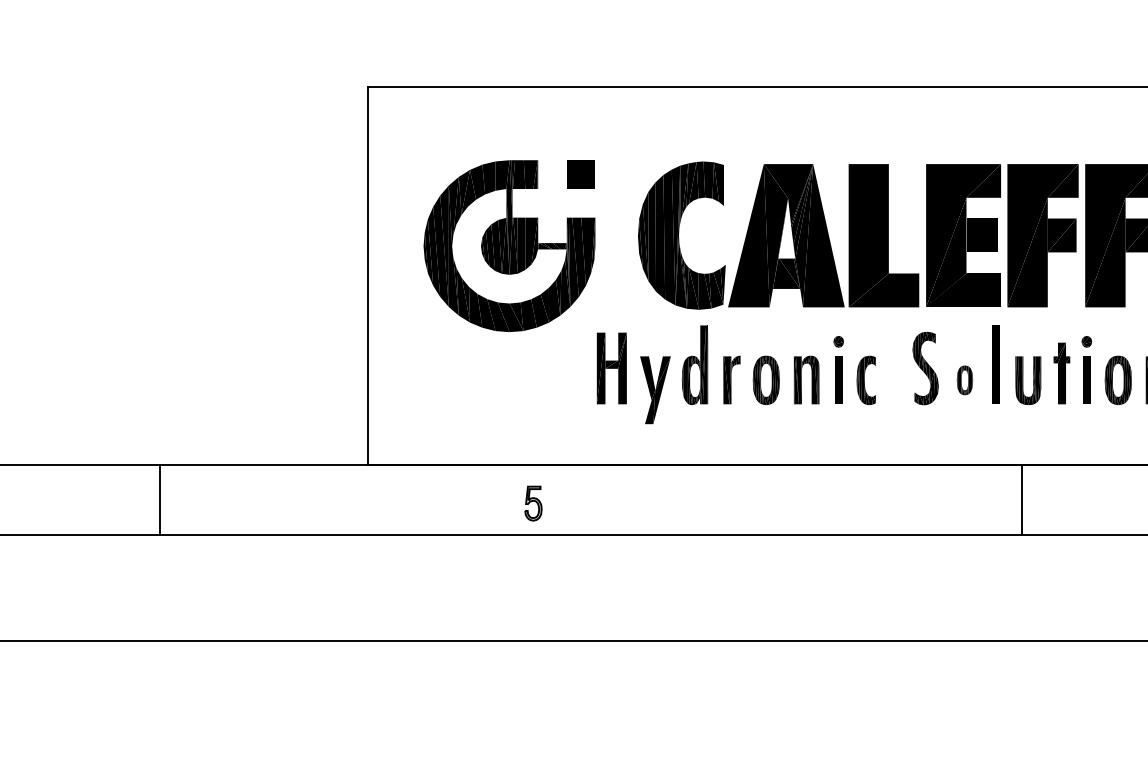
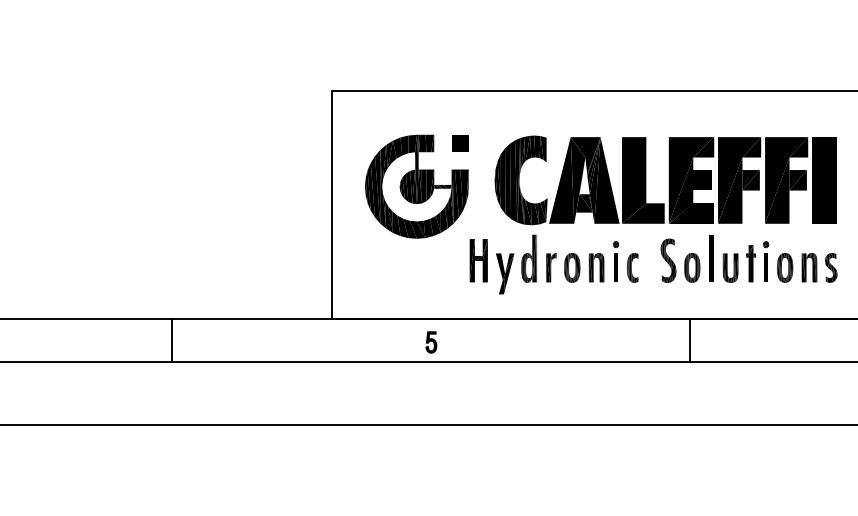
part: (965, 379) -> (692, 267), size x1.67
line: (159, 500) -> (172, 340), moved
line: (1021, 500) -> (689, 340), moved

